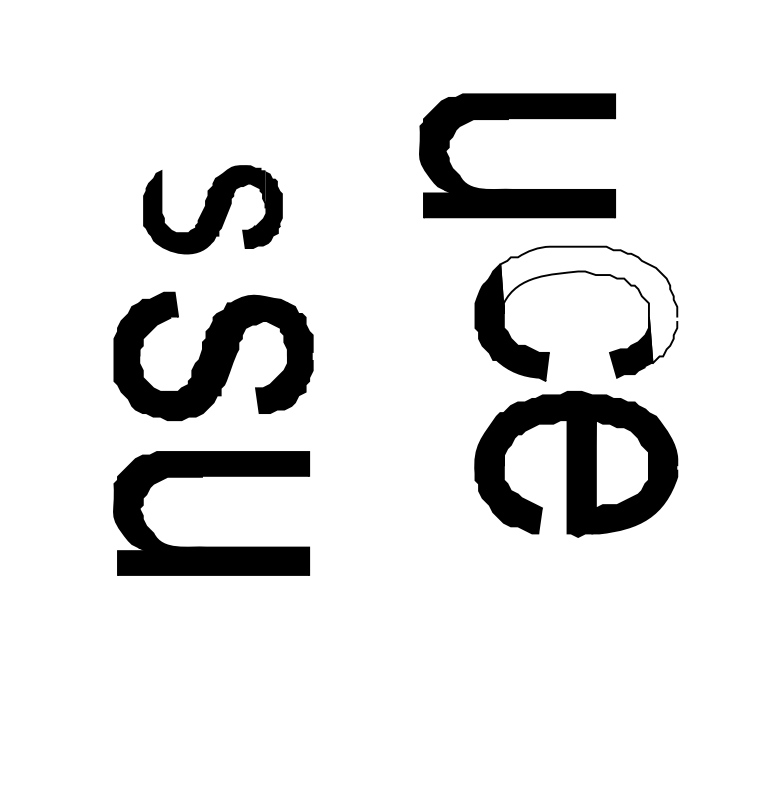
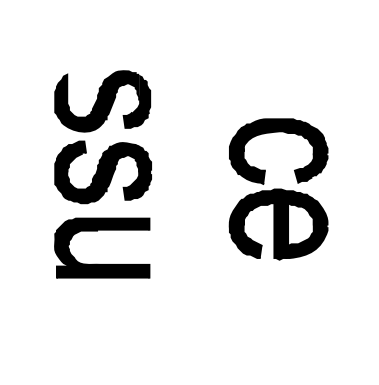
part: (509, 187) -> (246, 90), removed
part: (212, 209) -> (102, 101), size x1.43
fill: (588, 304) -> (284, 147), added

